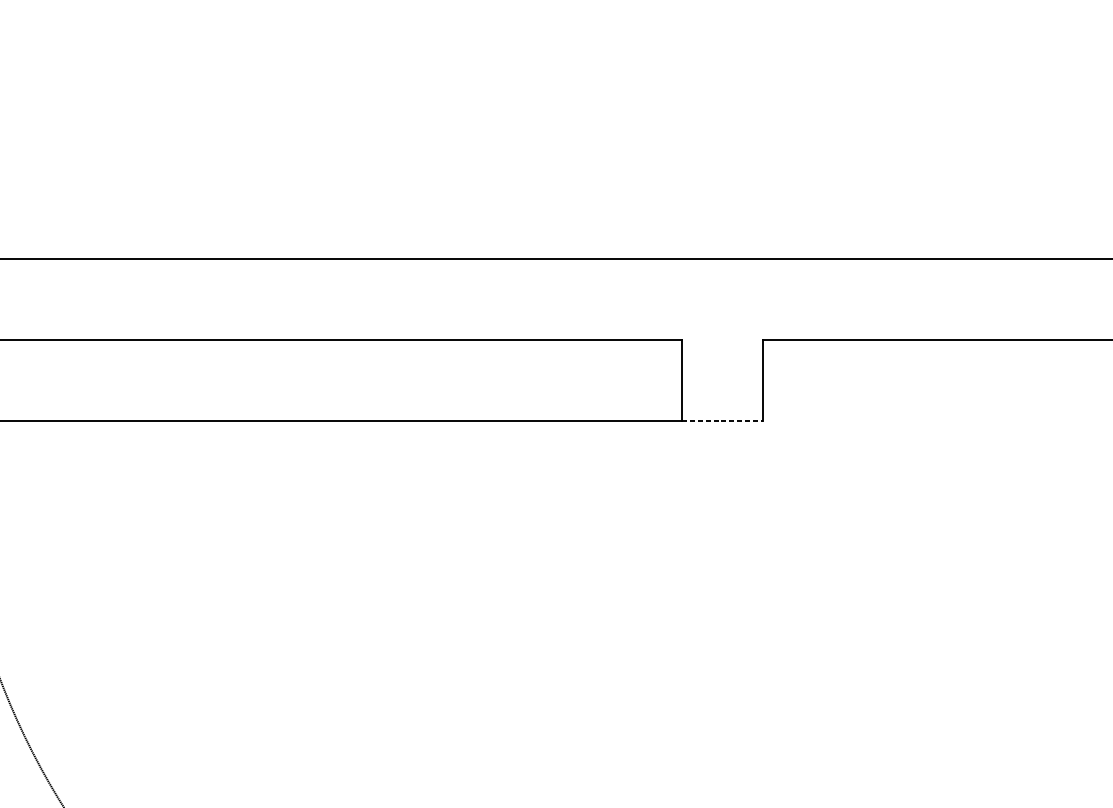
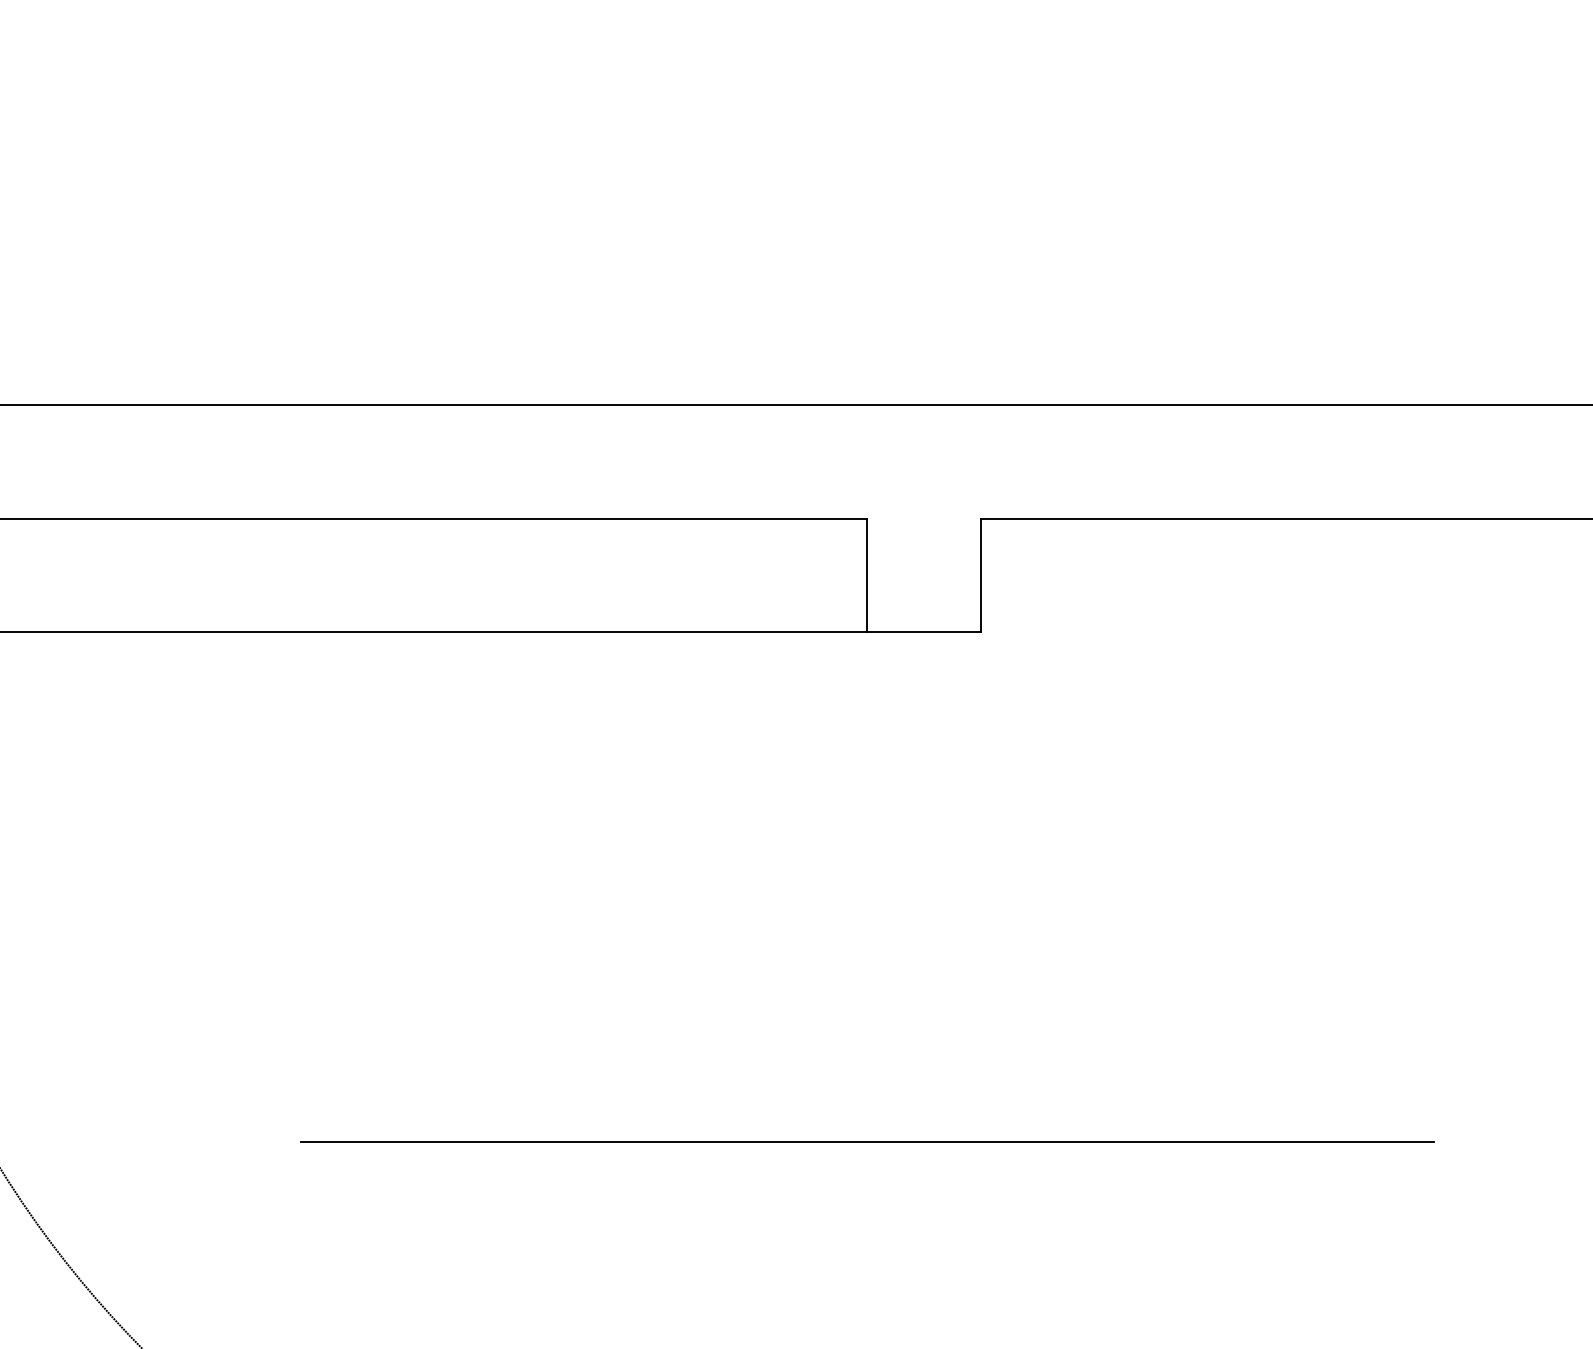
line: (722, 420) -> (924, 632), dashed -> solid
line: (682, 784) -> (867, 1141), added

